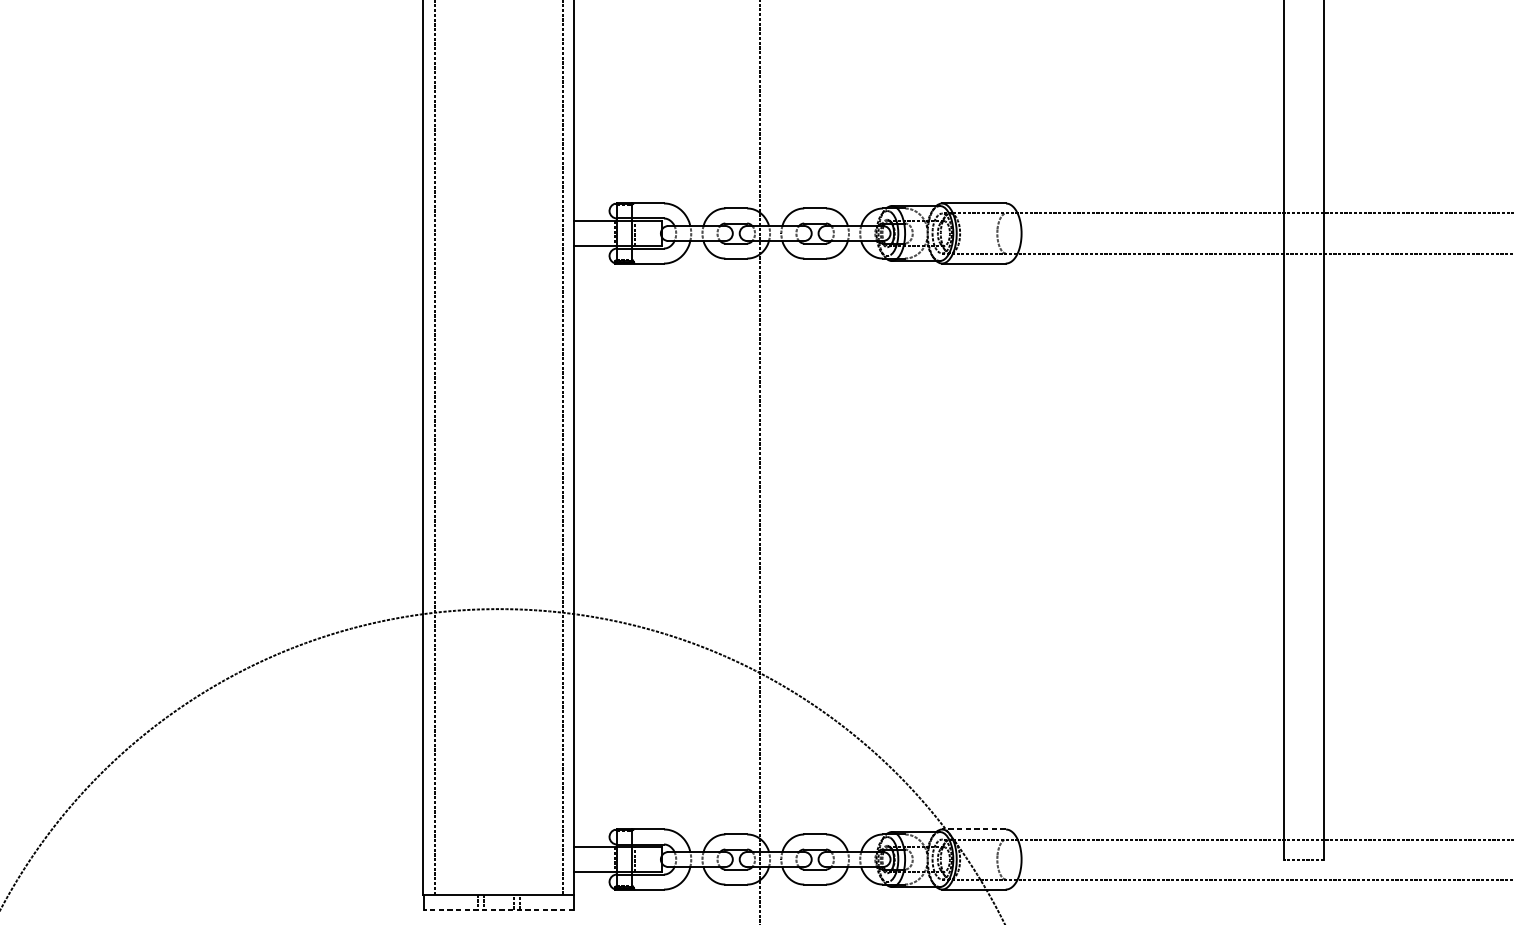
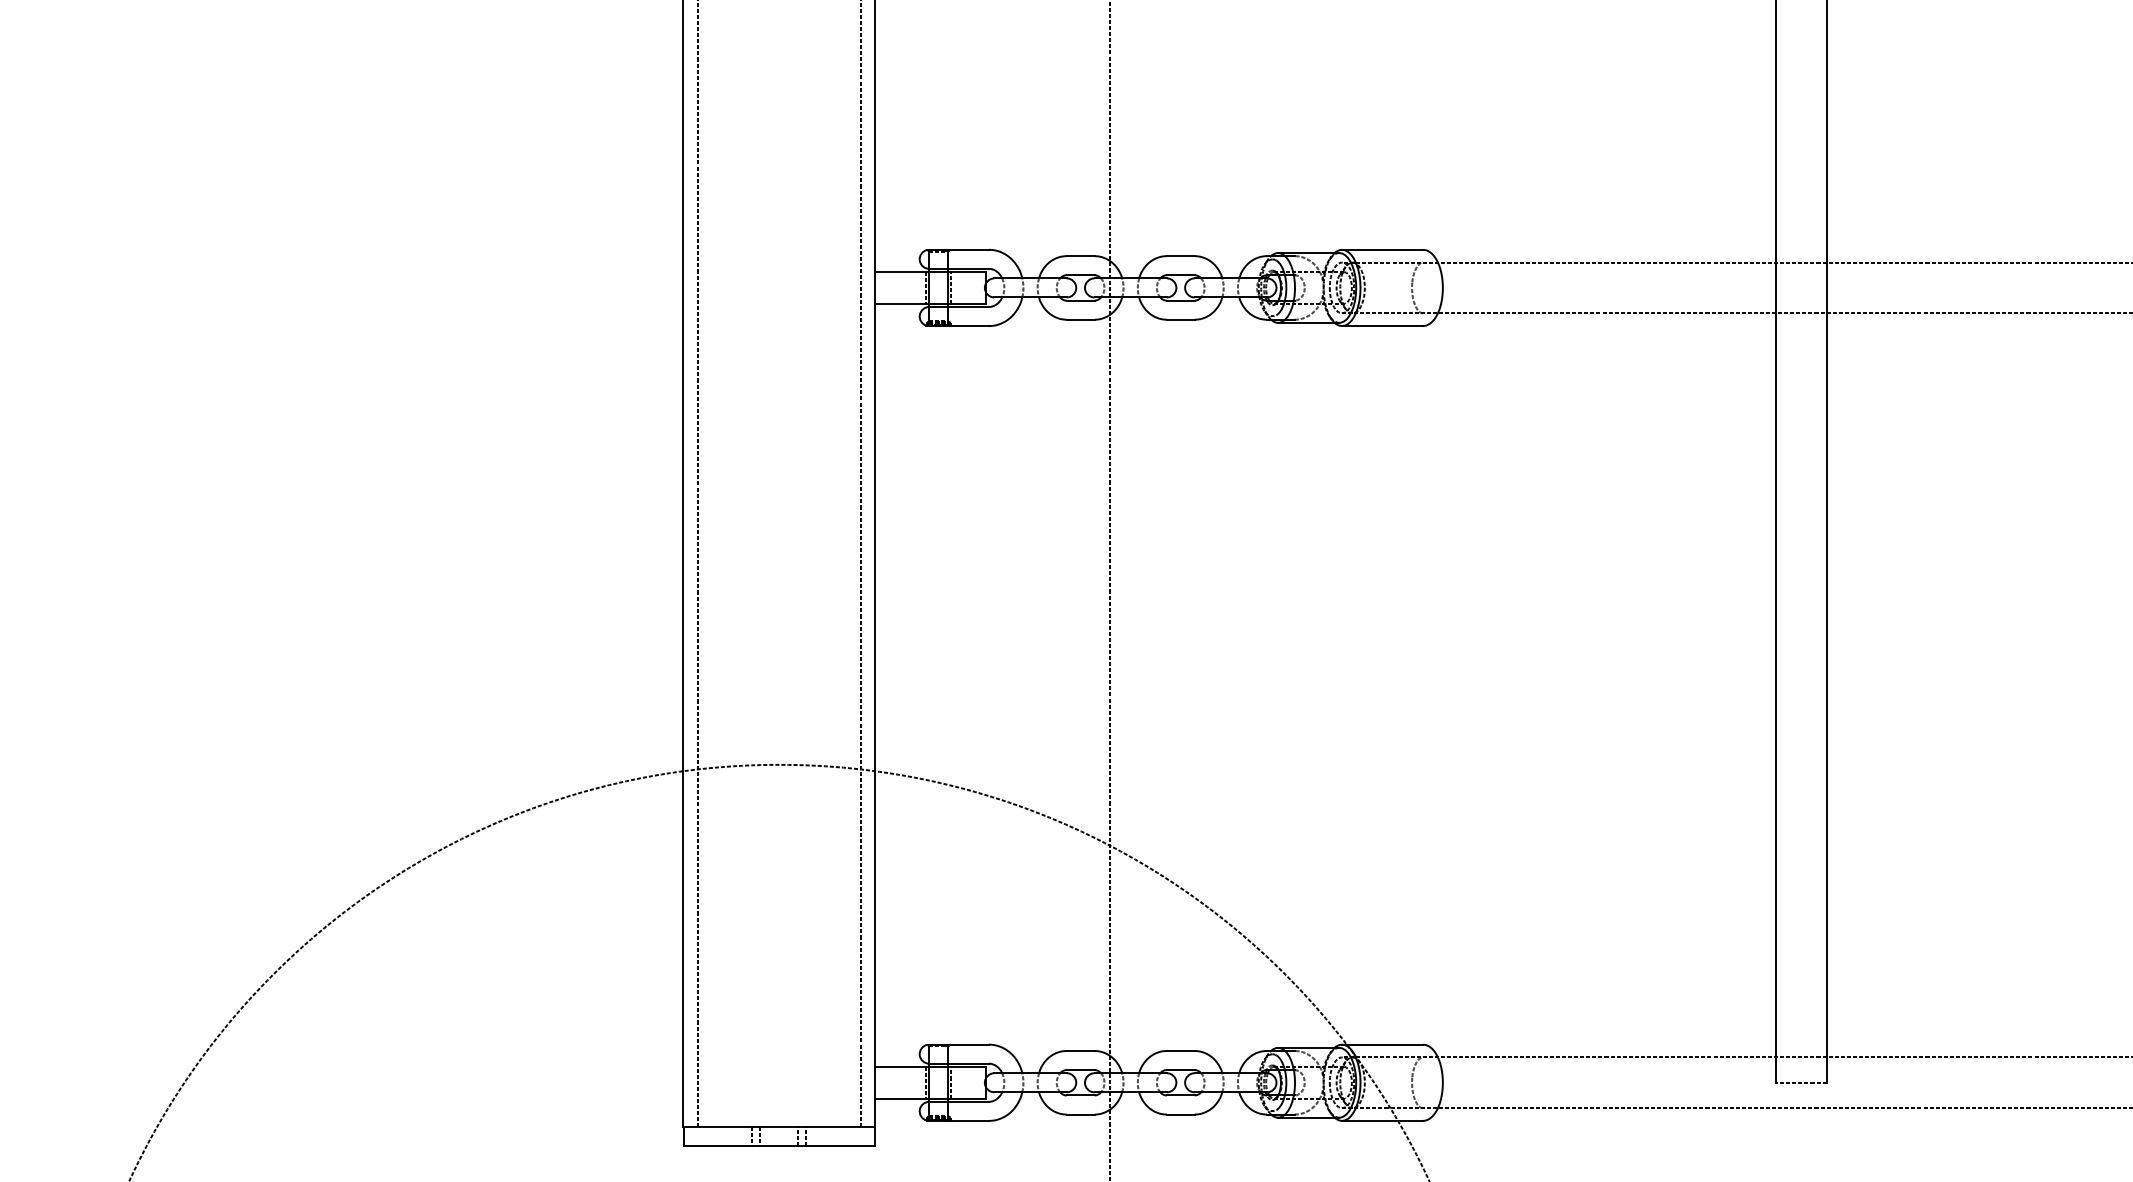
line: (973, 829) -> (1381, 1044), dashed -> solid
line: (498, 909) -> (778, 1146), dashed -> solid

